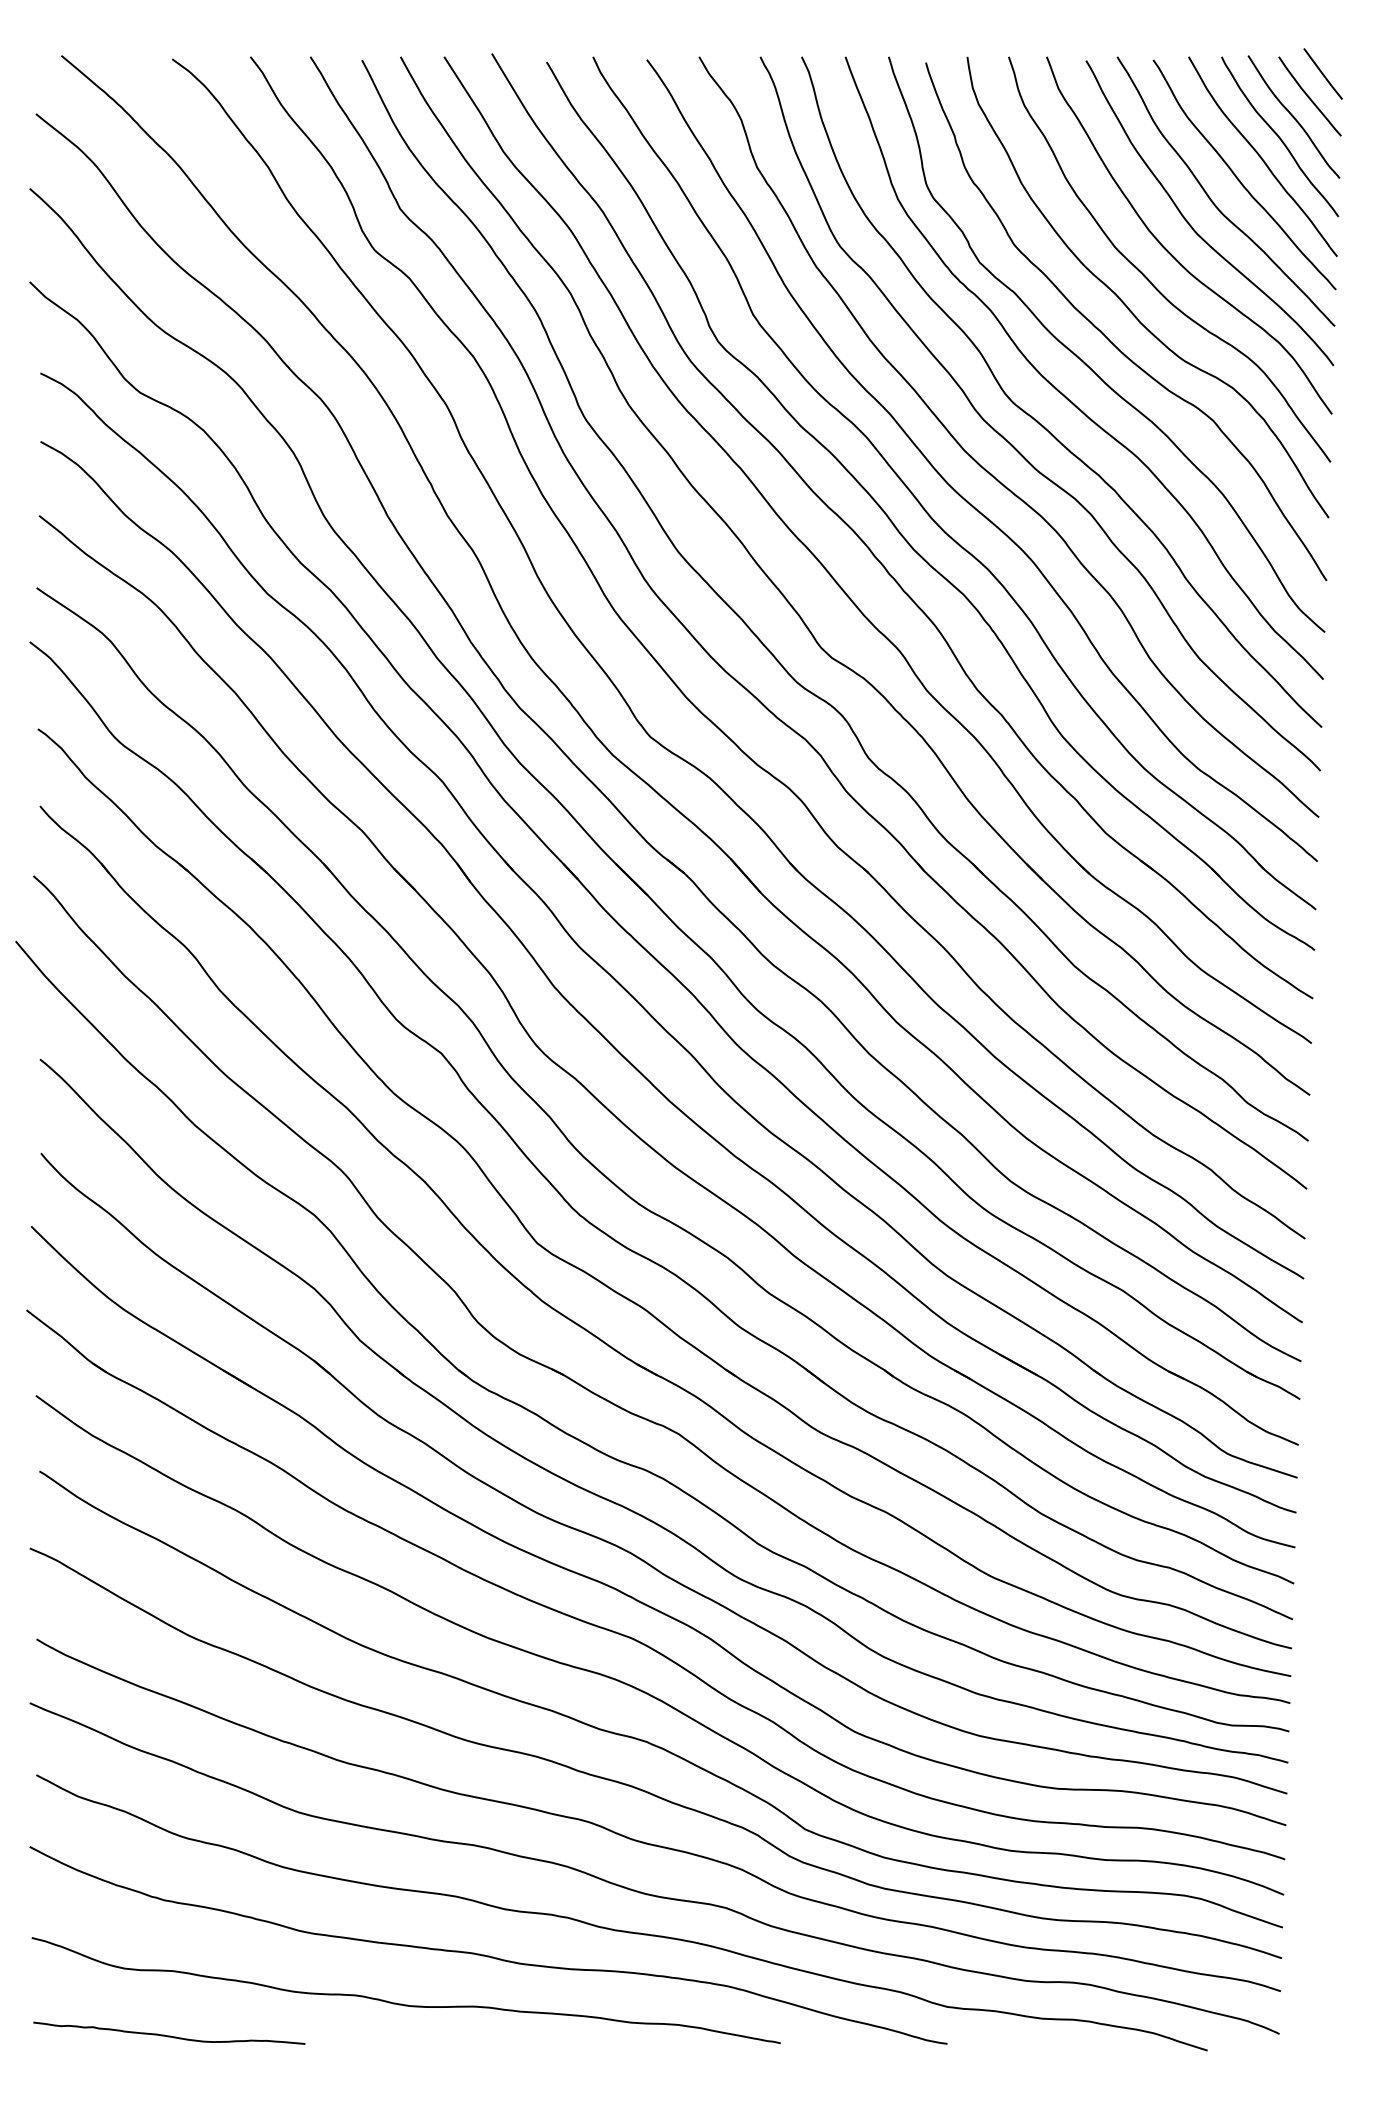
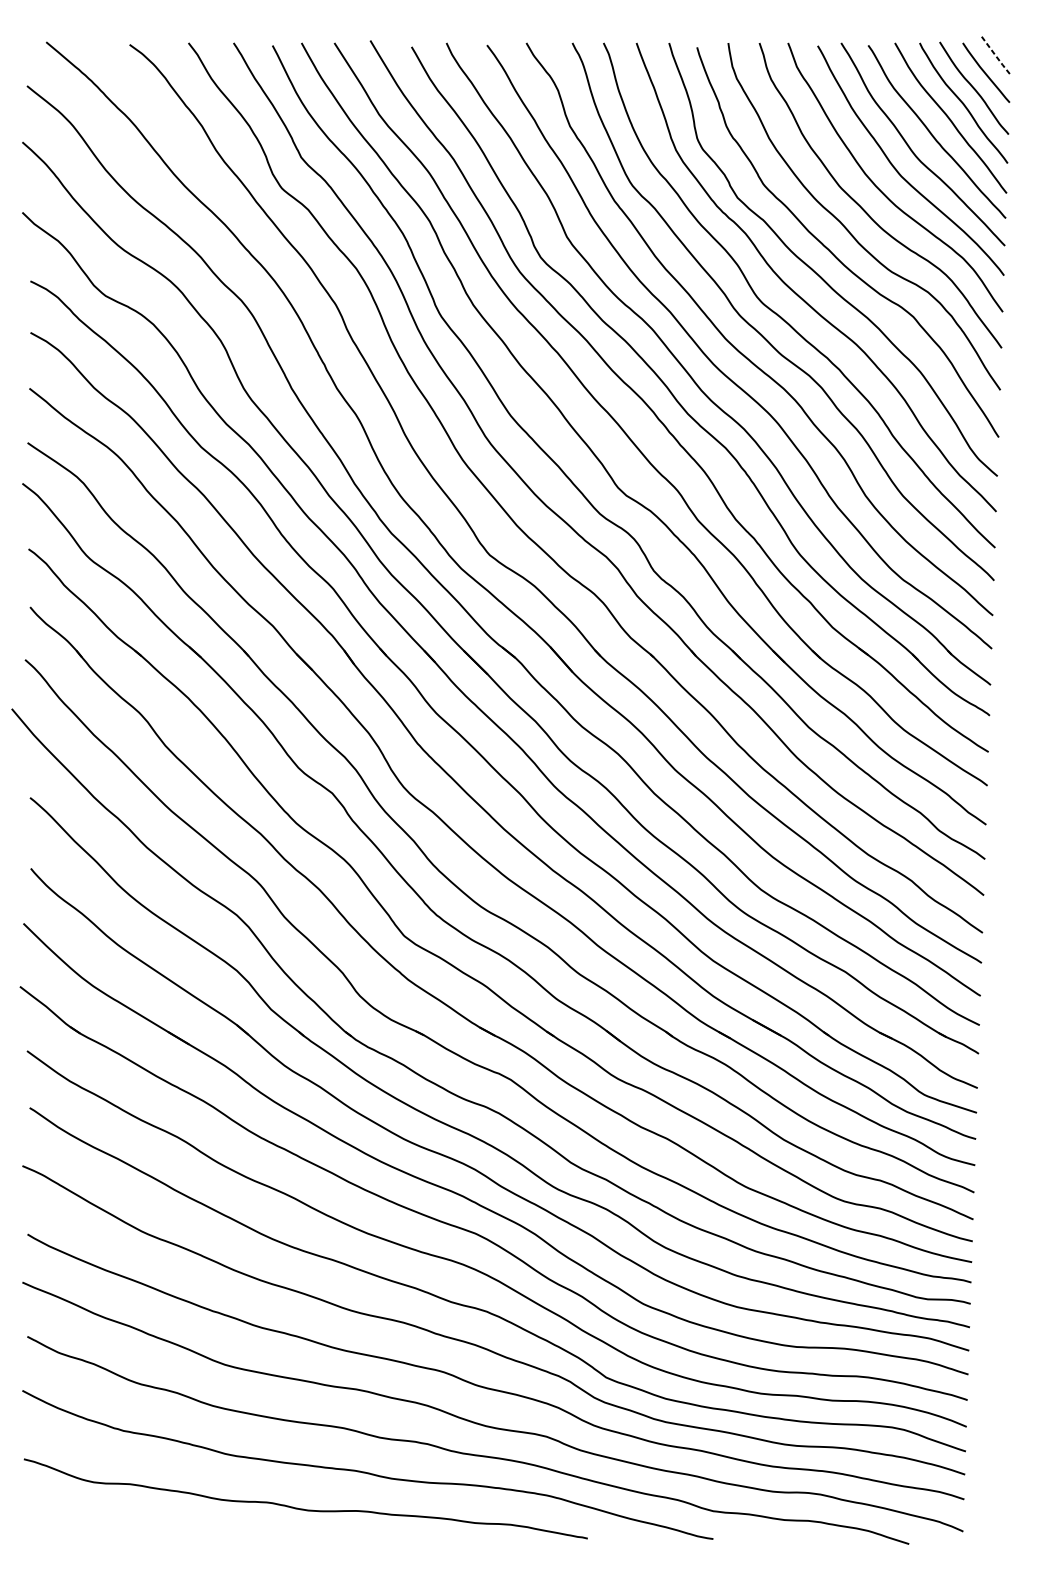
line: (1323, 75) -> (996, 57), solid -> dashed
curve: (169, 2035) -> (127, 1532), removed

